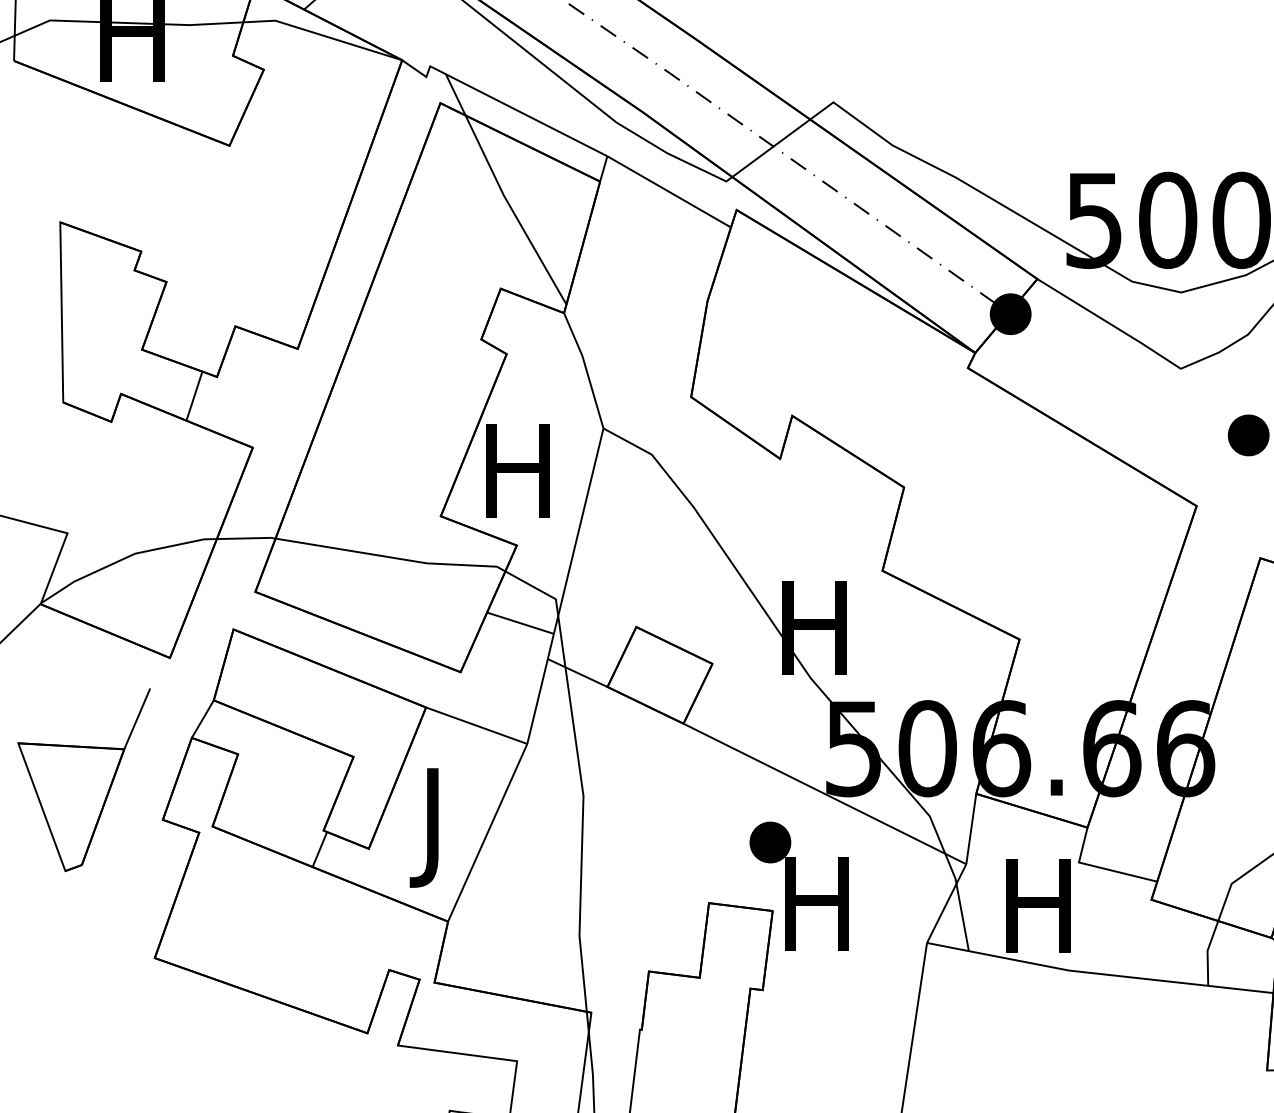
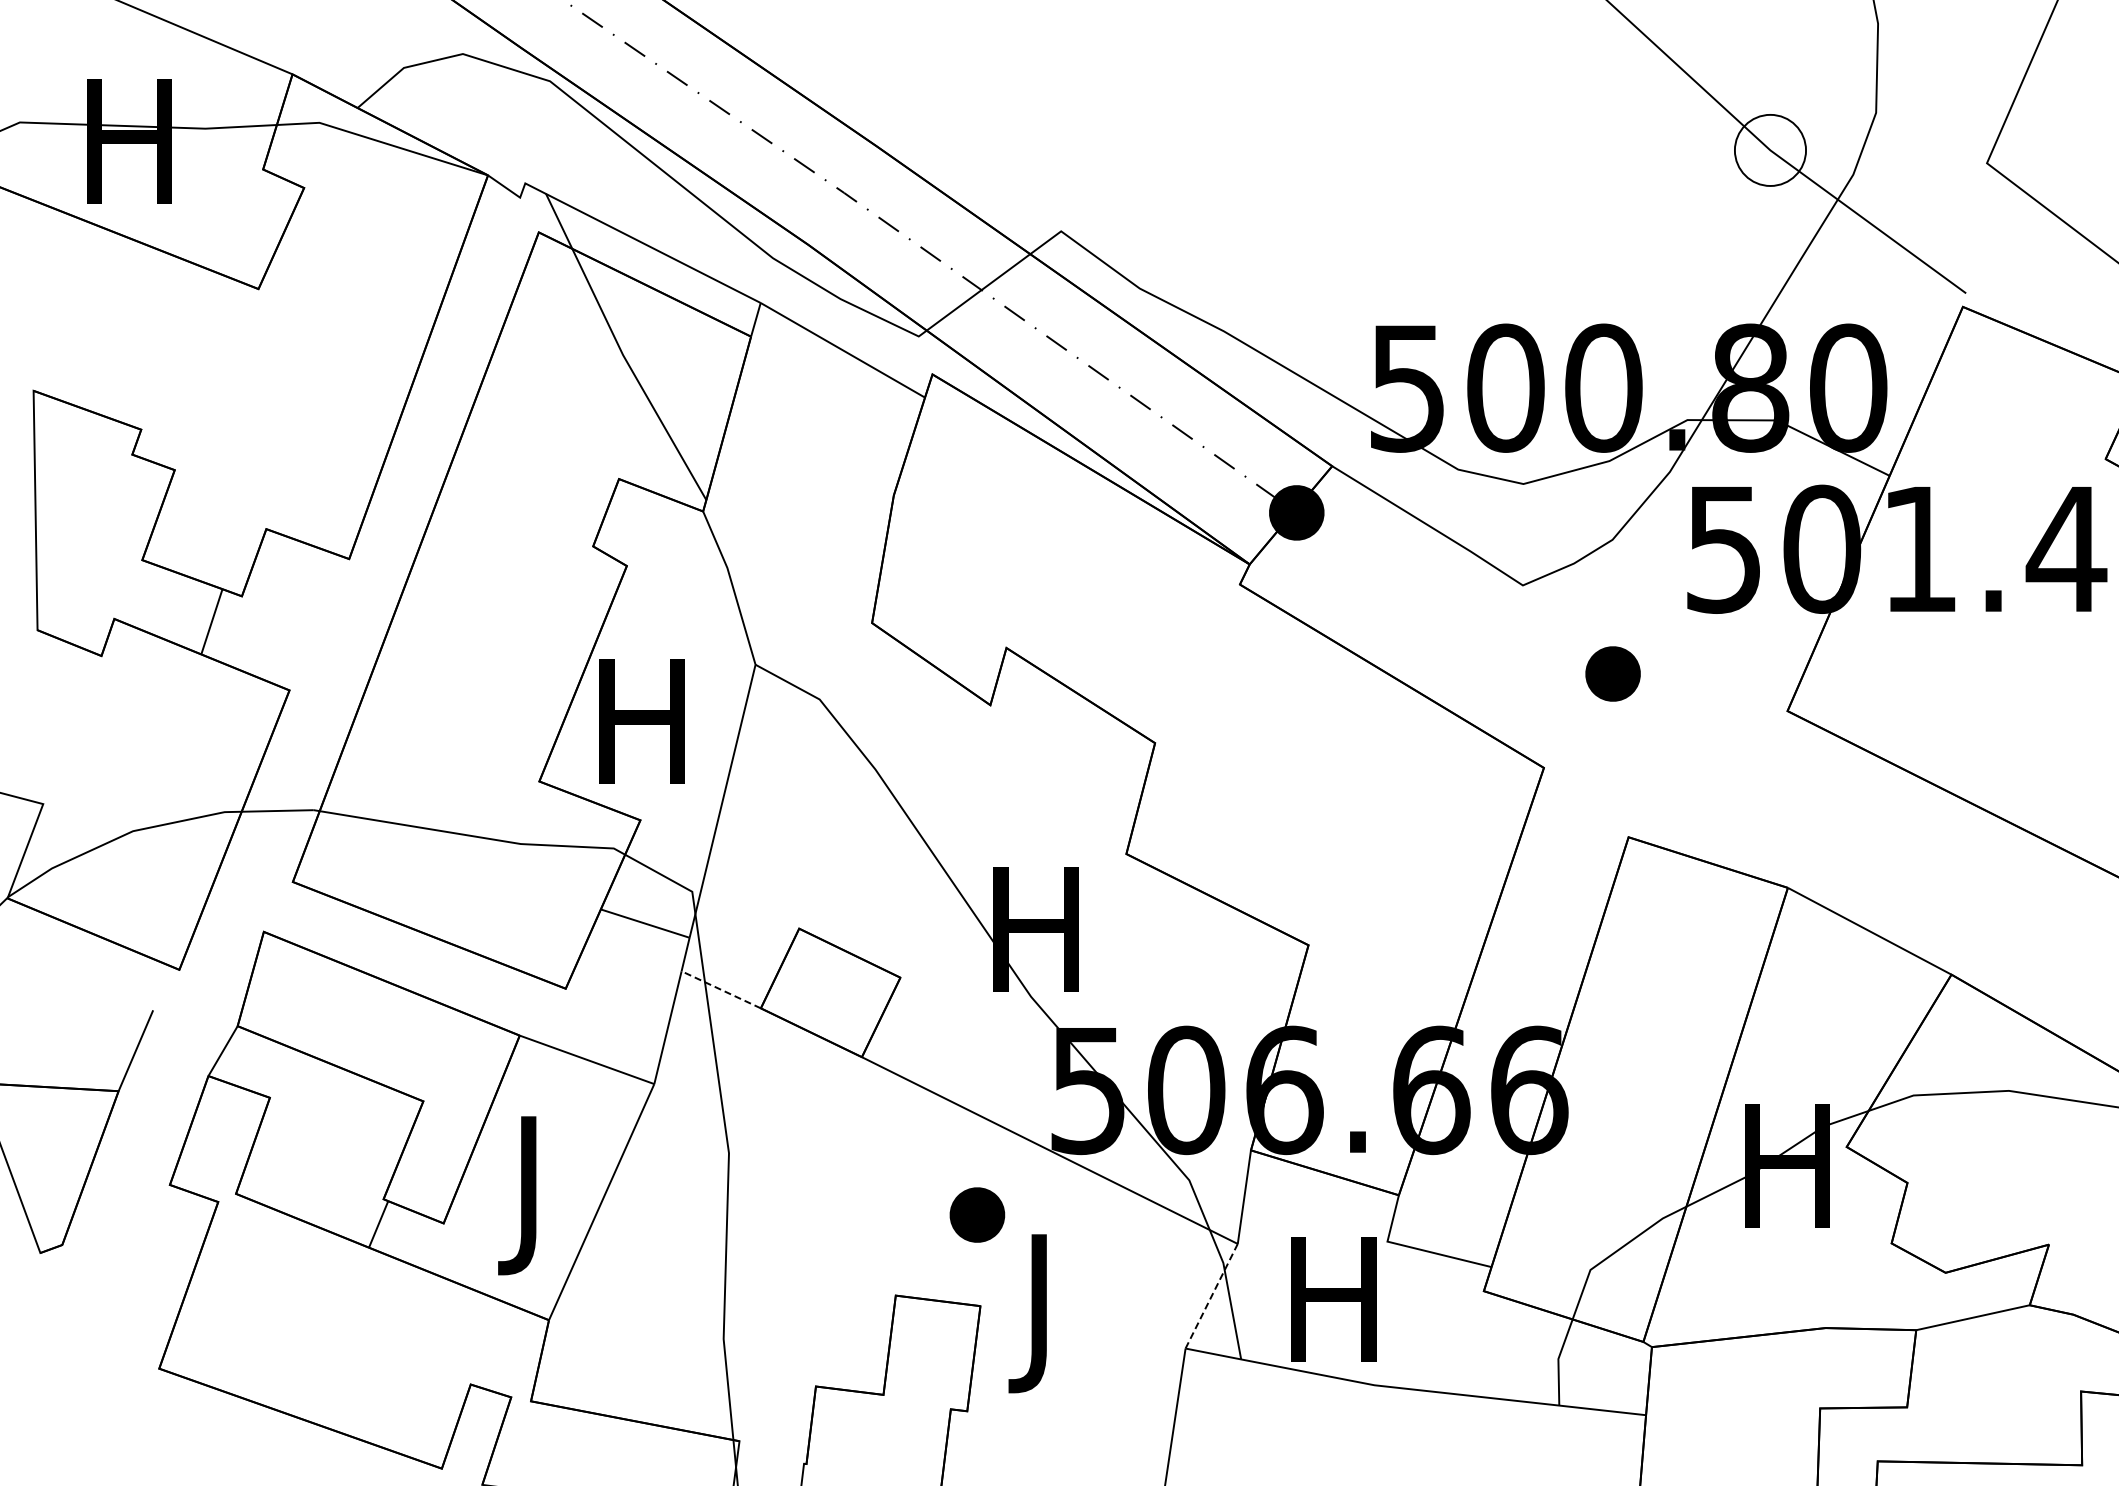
line: (577, 672) -> (721, 989), solid -> dashed
line: (946, 903) -> (1211, 1296), solid -> dashed
text: (816, 916) -> (1038, 1313), H -> J

